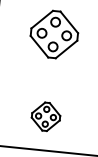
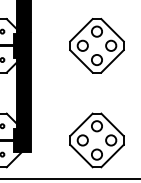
part: (45, 116) -> (96, 140), size x1.67

